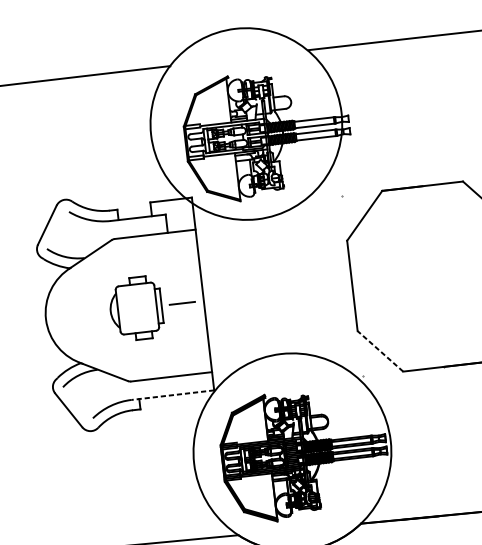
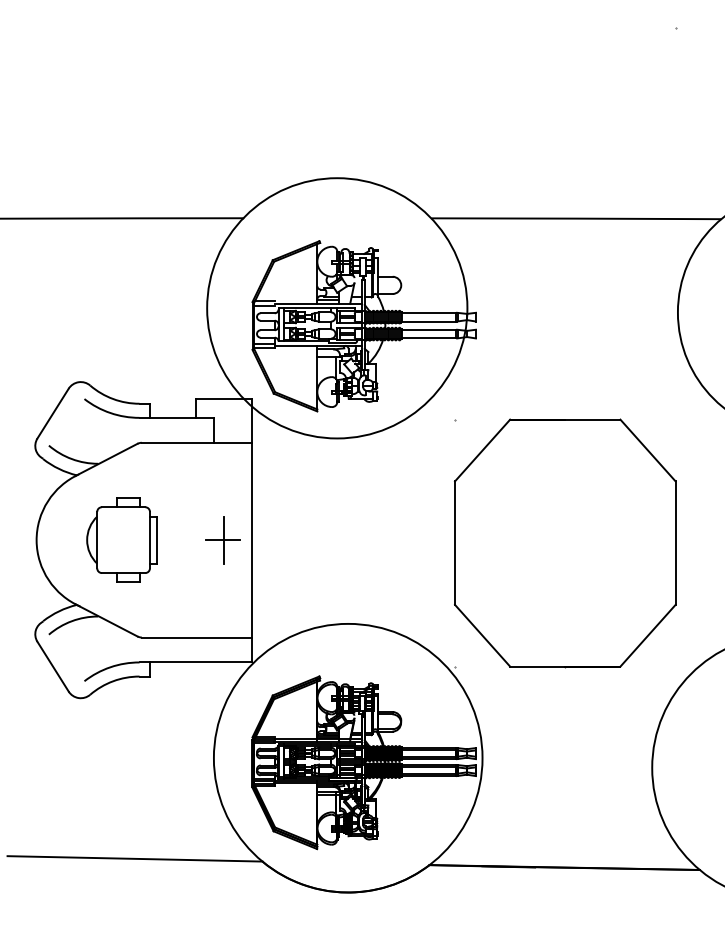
line: (182, 302) -> (223, 539), added
part: (135, 308) -> (121, 539), moved
line: (380, 351) -> (482, 635), dashed -> solid
line: (172, 395) -> (195, 662), dashed -> solid

